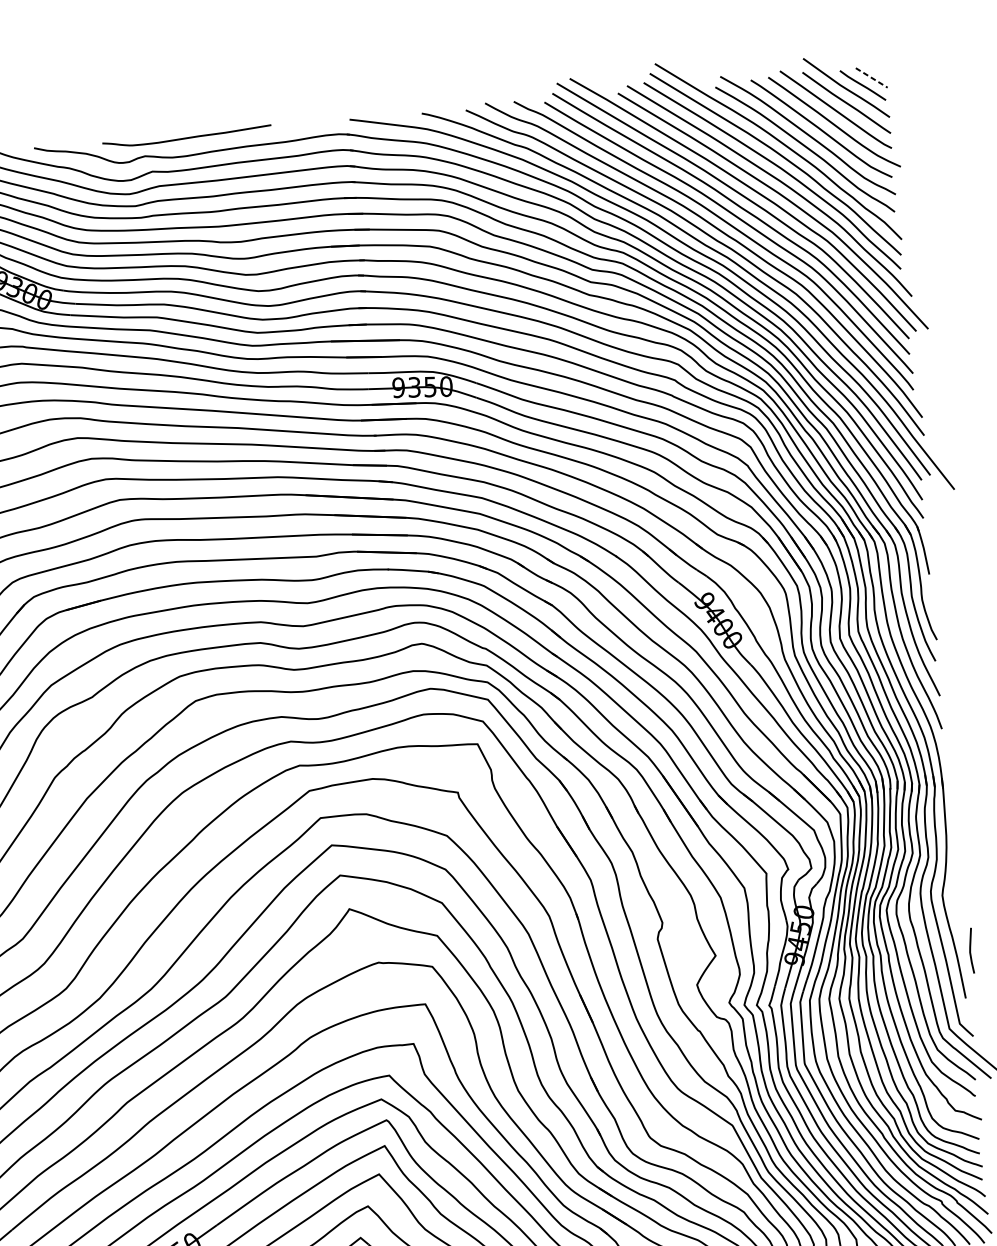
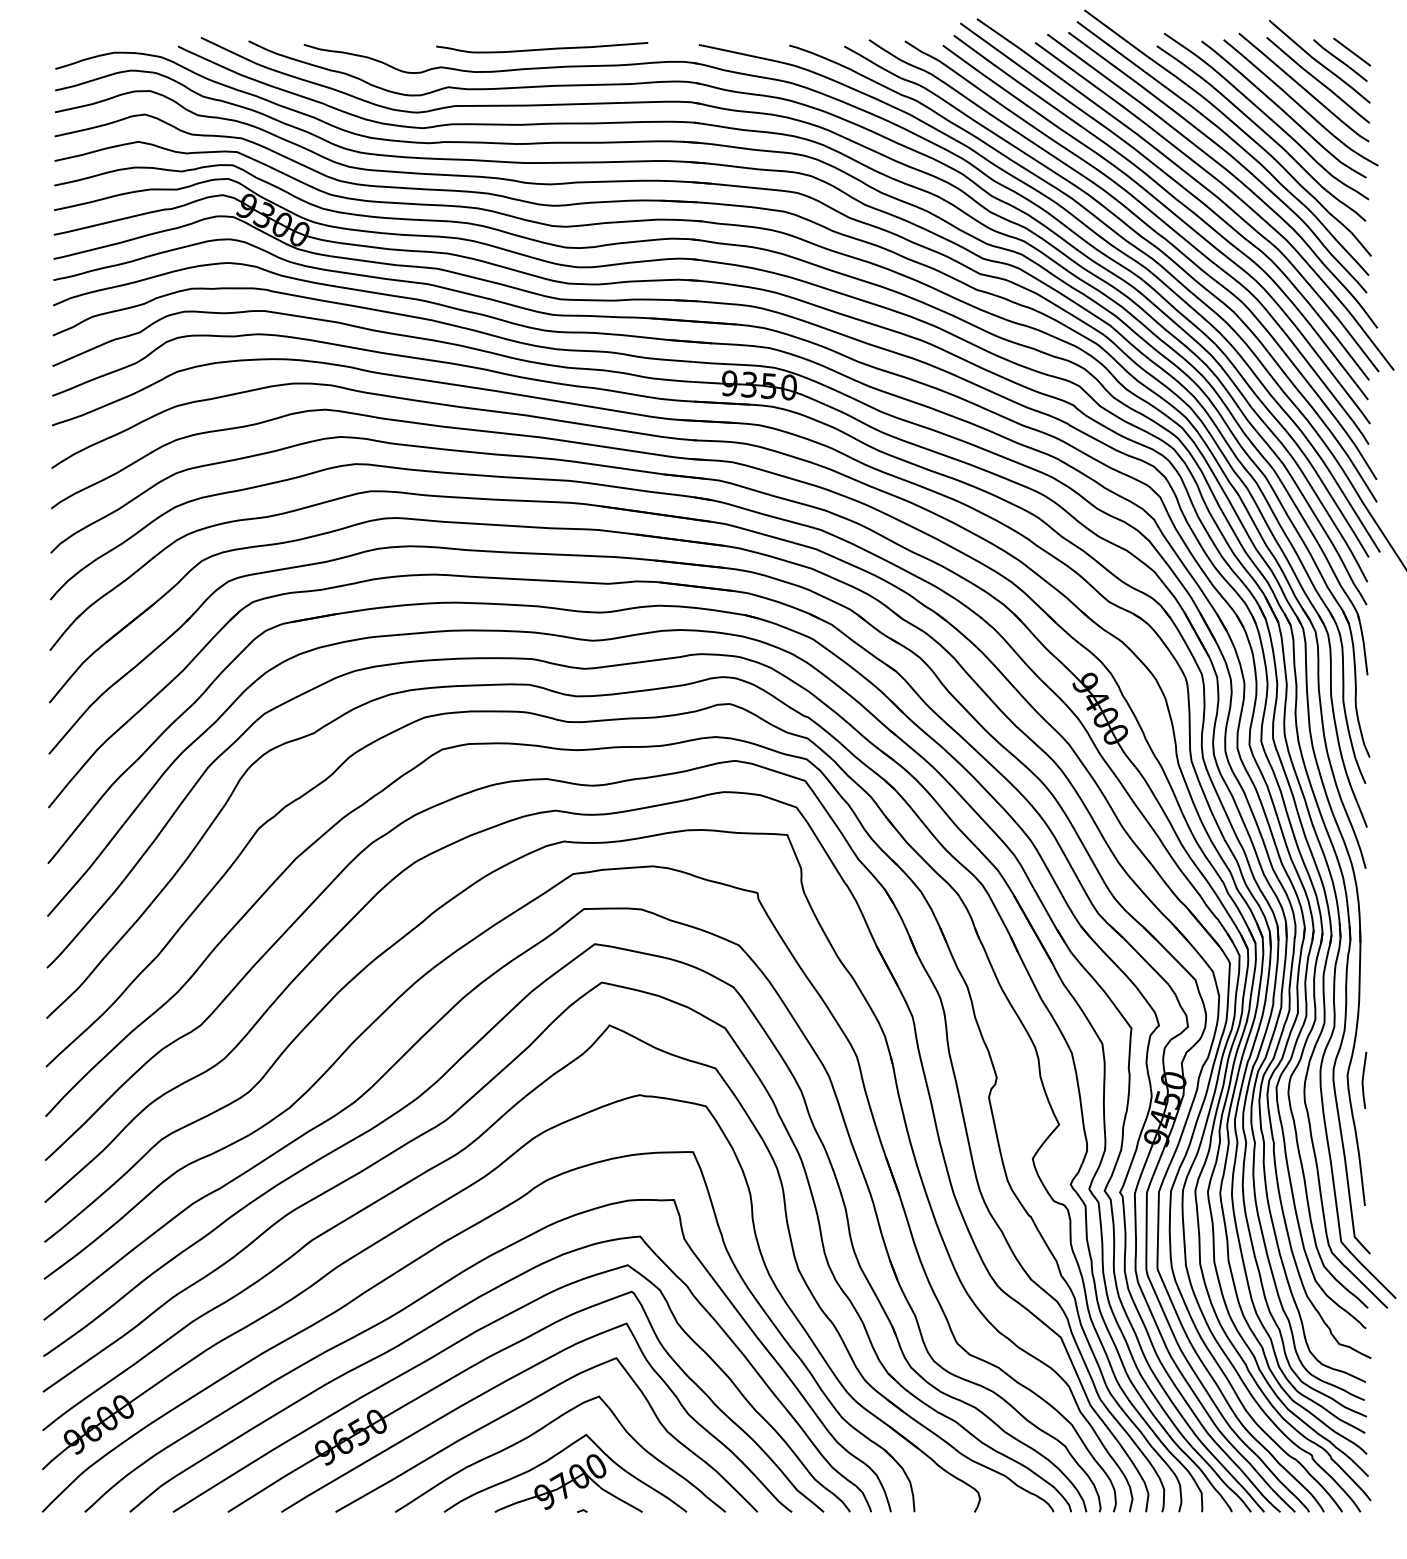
line: (872, 78) -> (1352, 52), dashed -> solid
curve: (187, 137) -> (542, 48), moved
curve: (970, 950) -> (1363, 1079), moved

